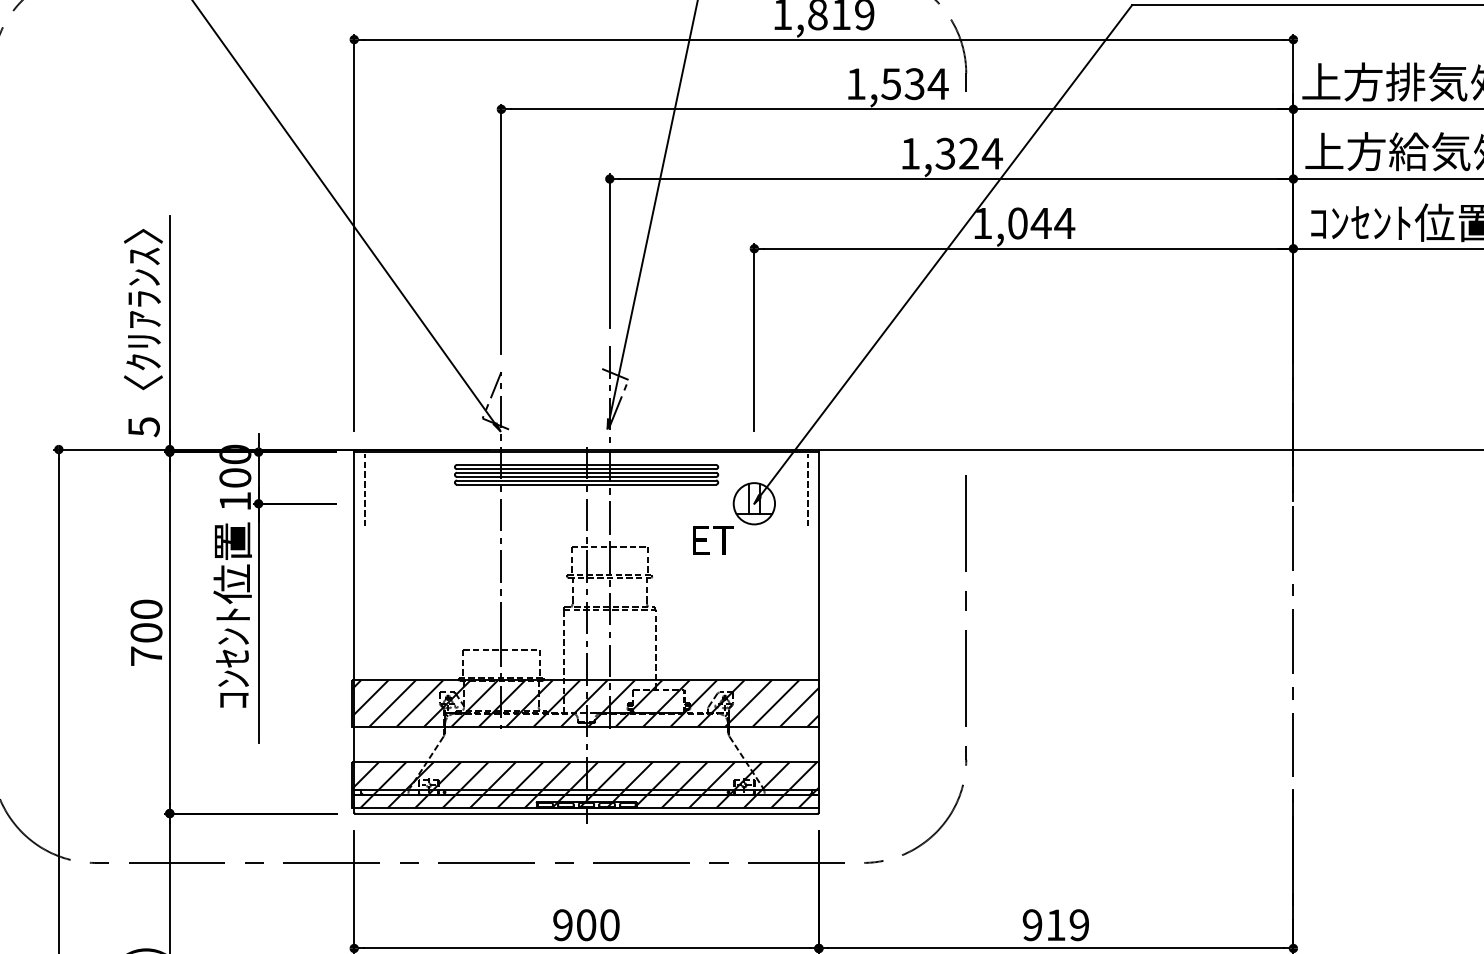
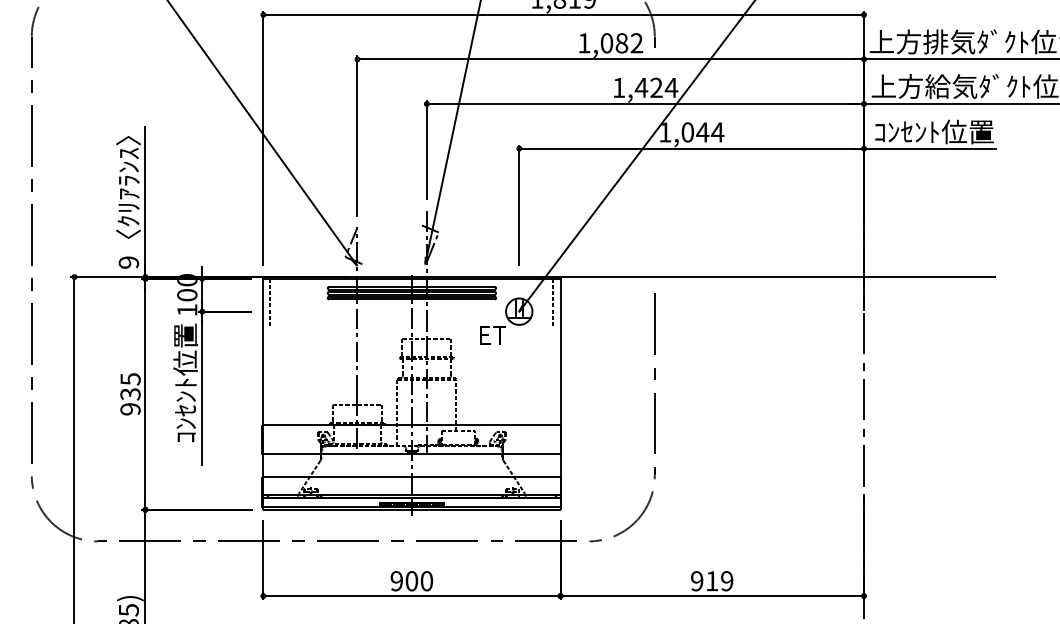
text: (914, 84) -> (621, 43), 1,534 -> 1,082
text: (945, 153) -> (641, 87), 1,324 -> 1,424
text: (143, 426) -> (128, 262), 5 -> 9
text: (146, 633) -> (130, 394), 700 -> 935
hatch: (585, 703) -> (411, 439), removed
hatch: (585, 784) -> (411, 491), removed

